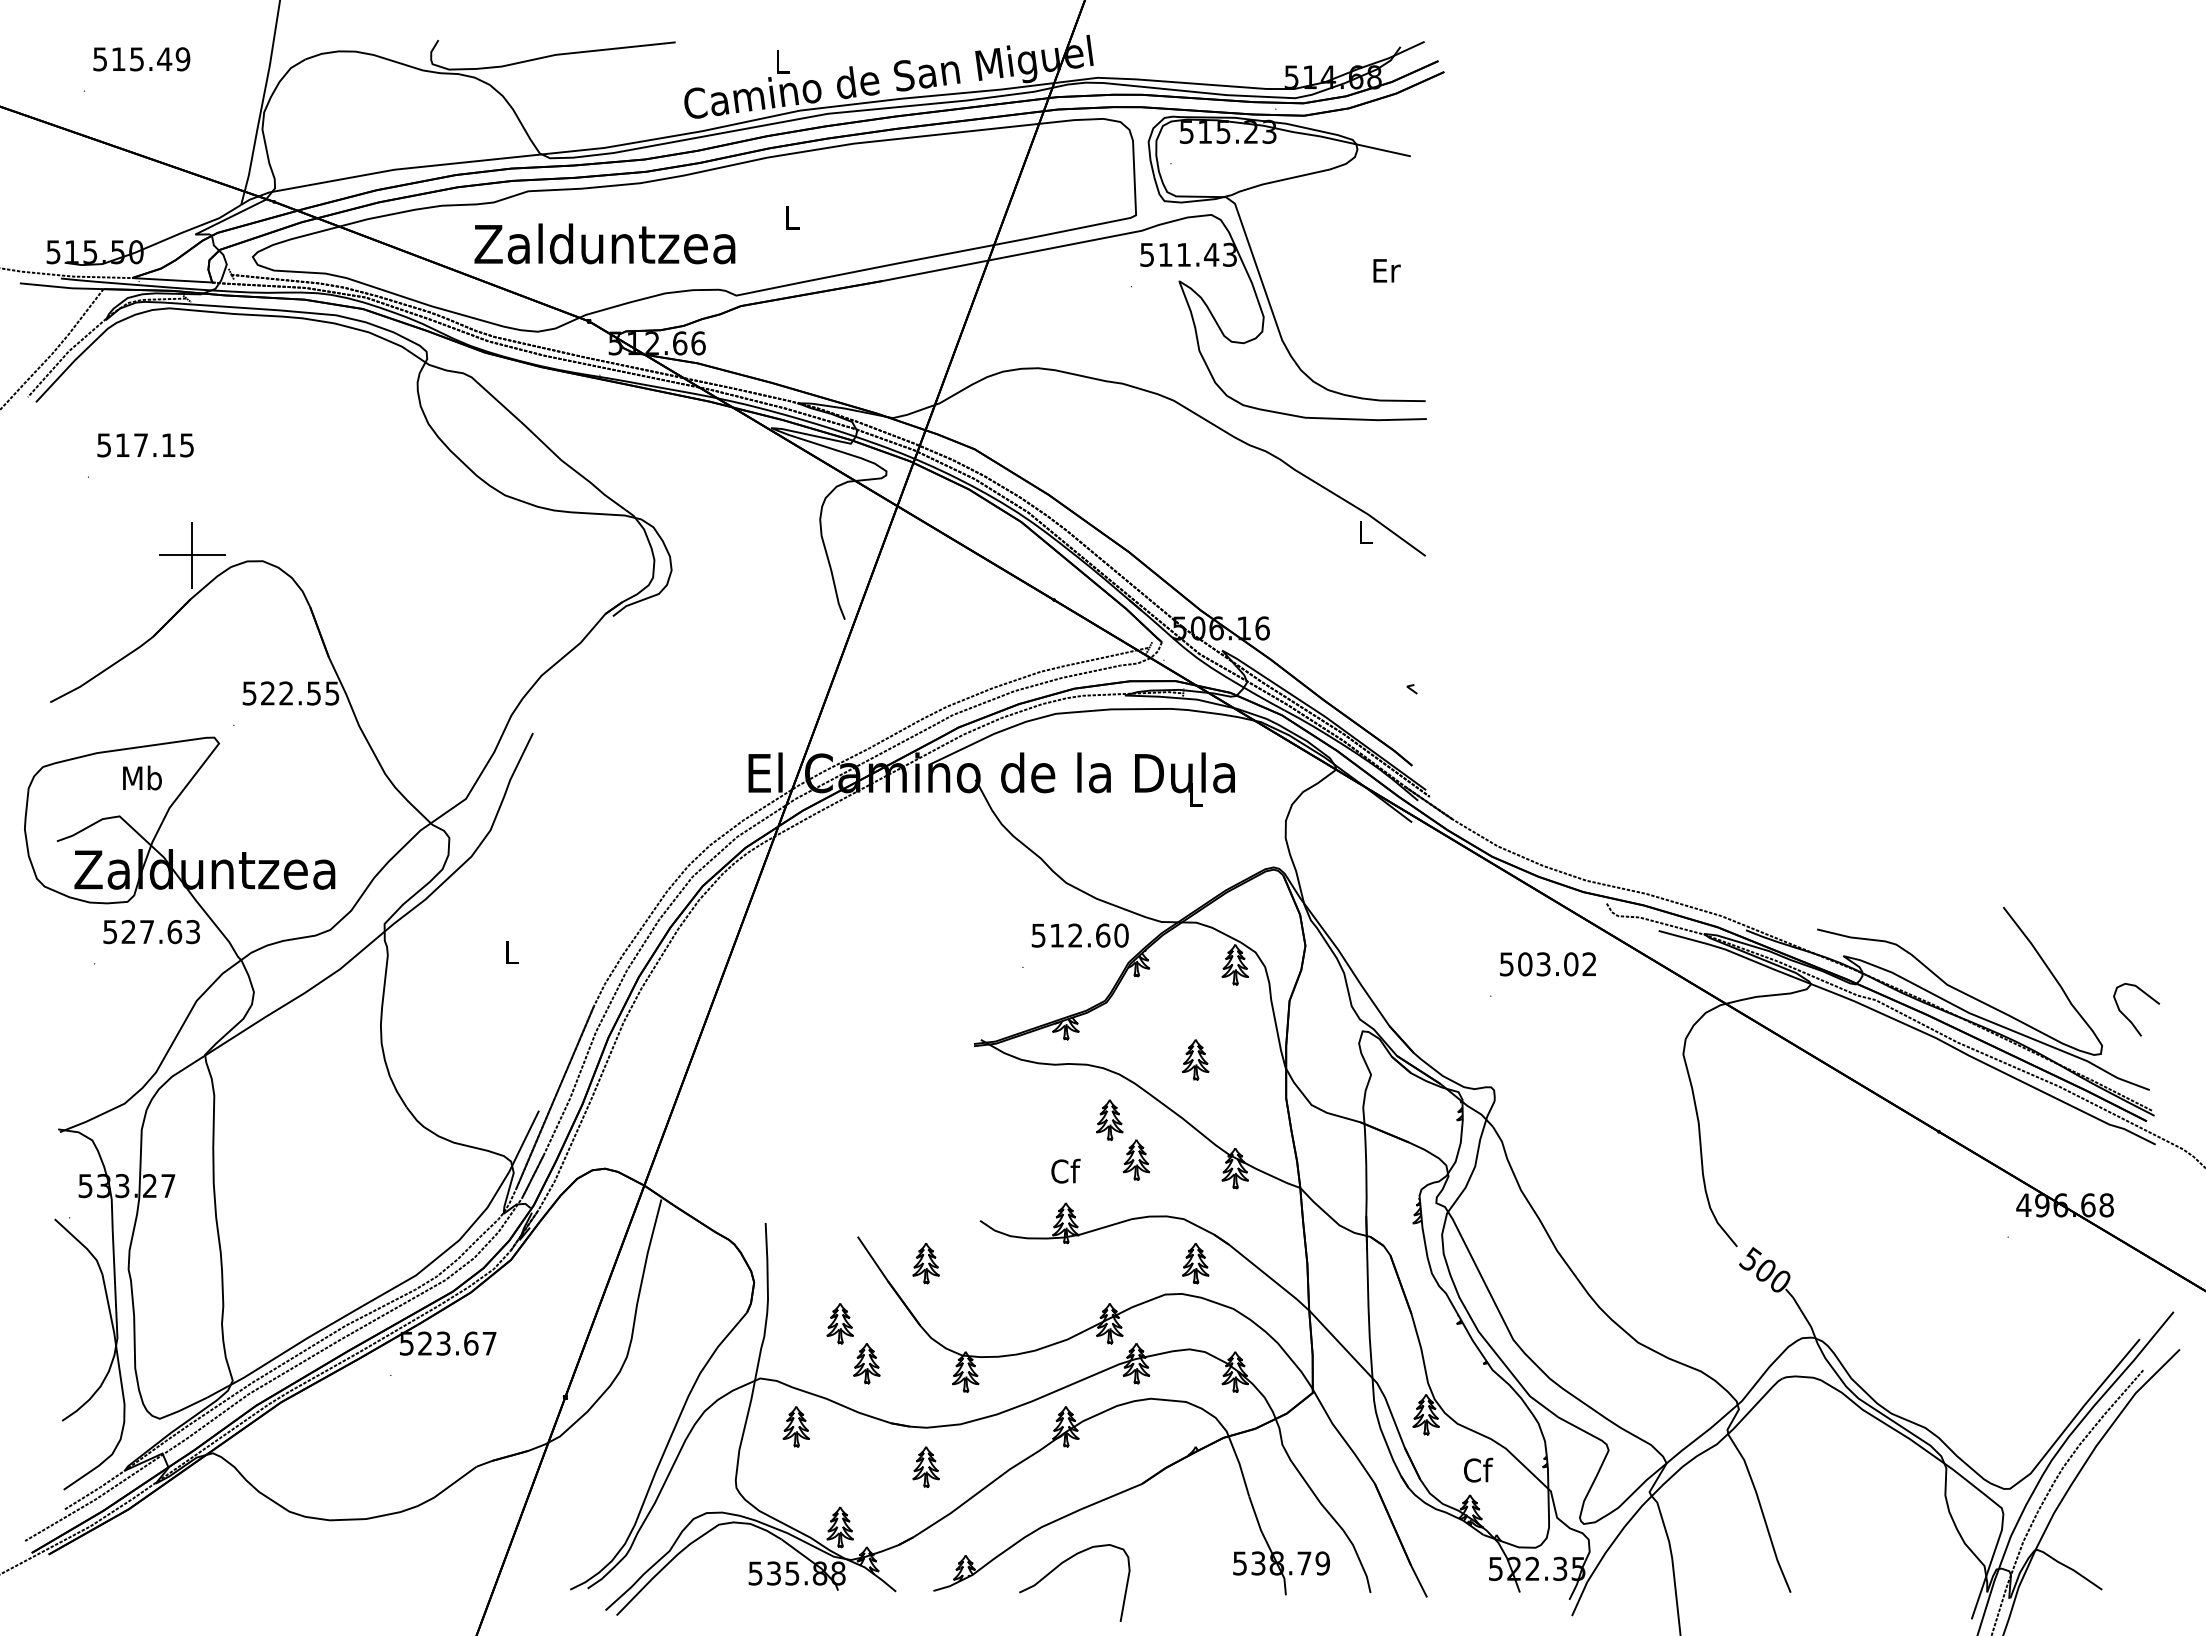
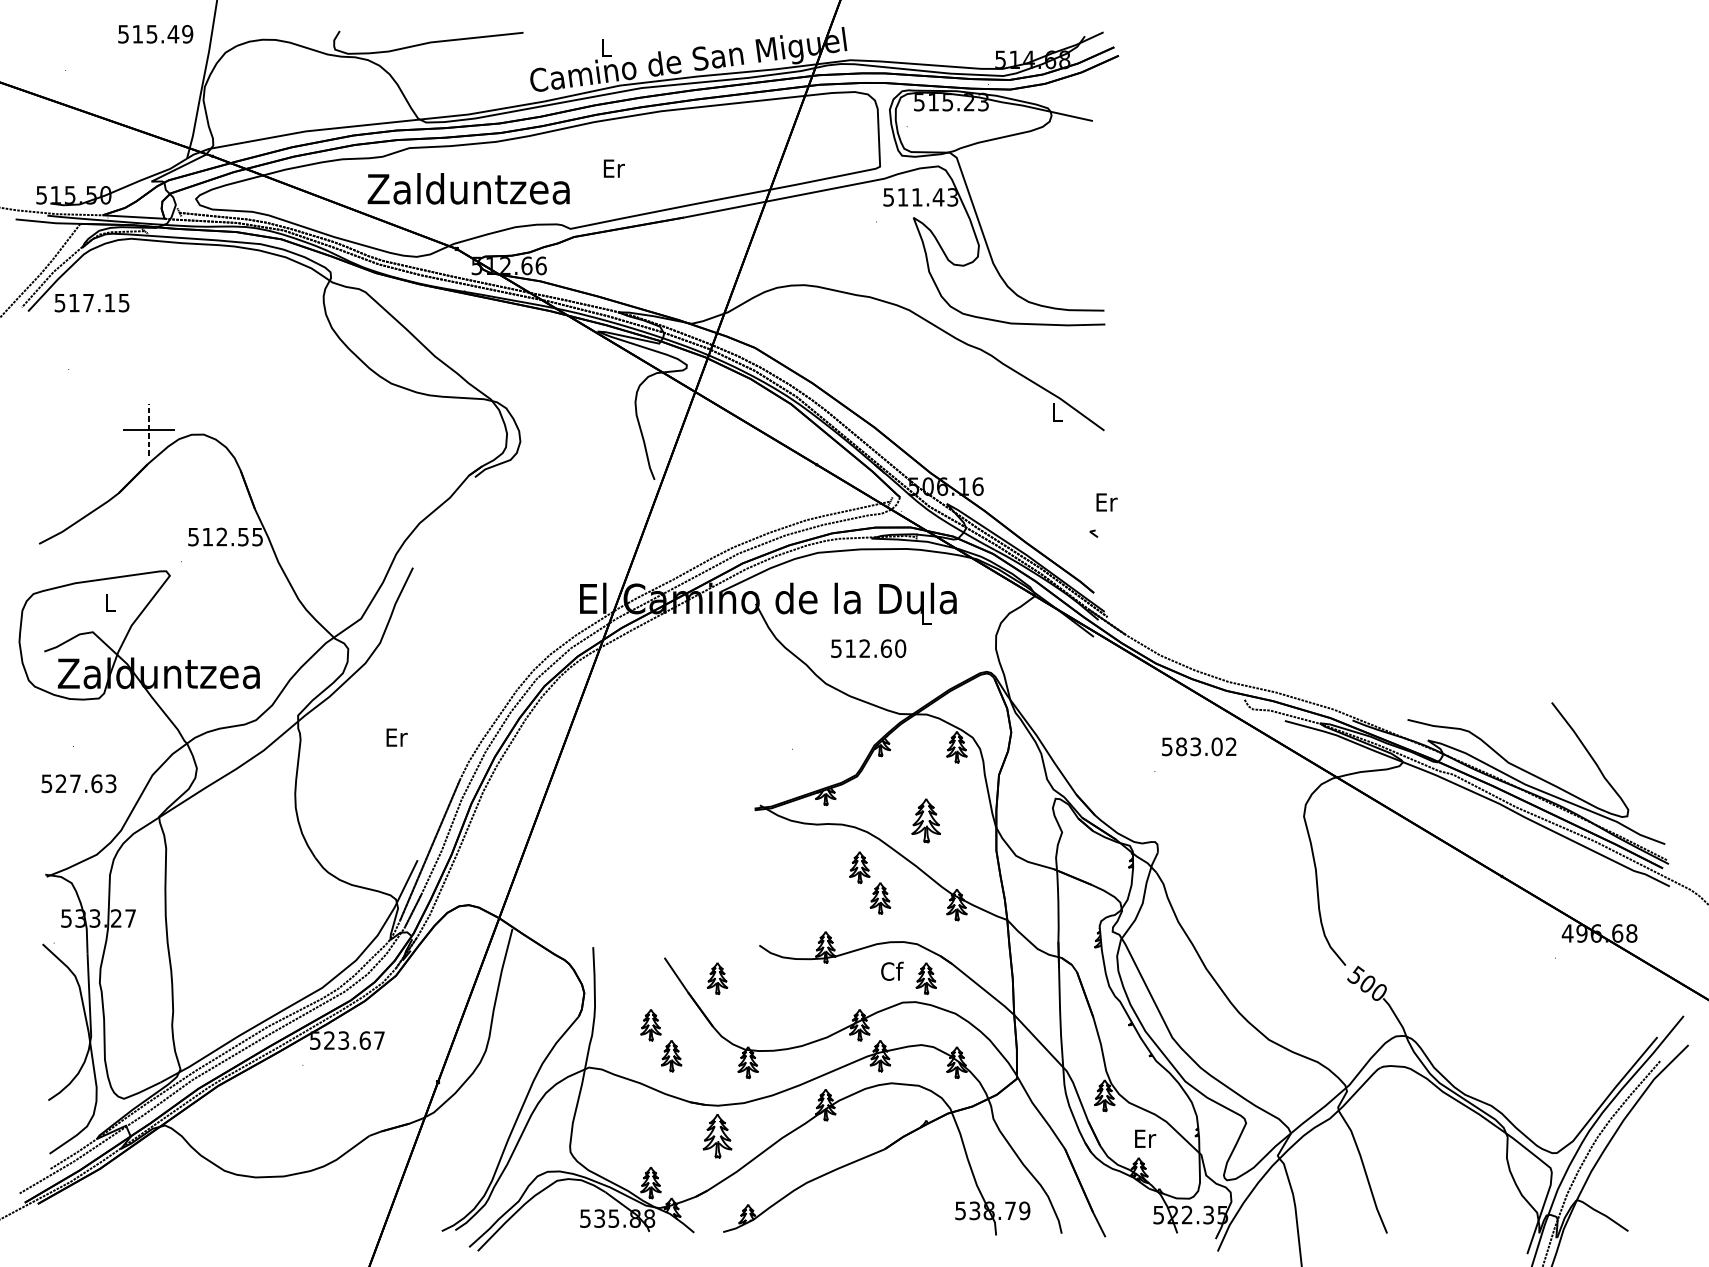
text: (141, 59) -> (155, 34), moved
text: (792, 217) -> (614, 168), L -> Er
text: (1386, 270) -> (1106, 502), moved
text: (145, 445) -> (92, 303), moved
line: (192, 554) -> (149, 429), solid -> dashed
text: (267, 693) -> (207, 537), 522.55 -> 512.55
text: (142, 777) -> (110, 602), Mb -> L
text: (151, 932) -> (78, 784), moved
text: (1079, 935) -> (868, 648), moved
text: (512, 952) -> (397, 737), L -> Er
text: (1525, 964) -> (1181, 746), 503.02 -> 583.02
curve: (2127, 1017) -> (1647, 788), removed
part: (1195, 1059) -> (926, 820), size x1.4
text: (1065, 1170) -> (892, 970), moved
part: (795, 1426) -> (616, 1104), removed
part: (925, 1466) -> (717, 1135), size x1.4
text: (1478, 1469) -> (1145, 1138), Cf -> Er
curve: (1059, 1566) -> (820, 1213), removed

